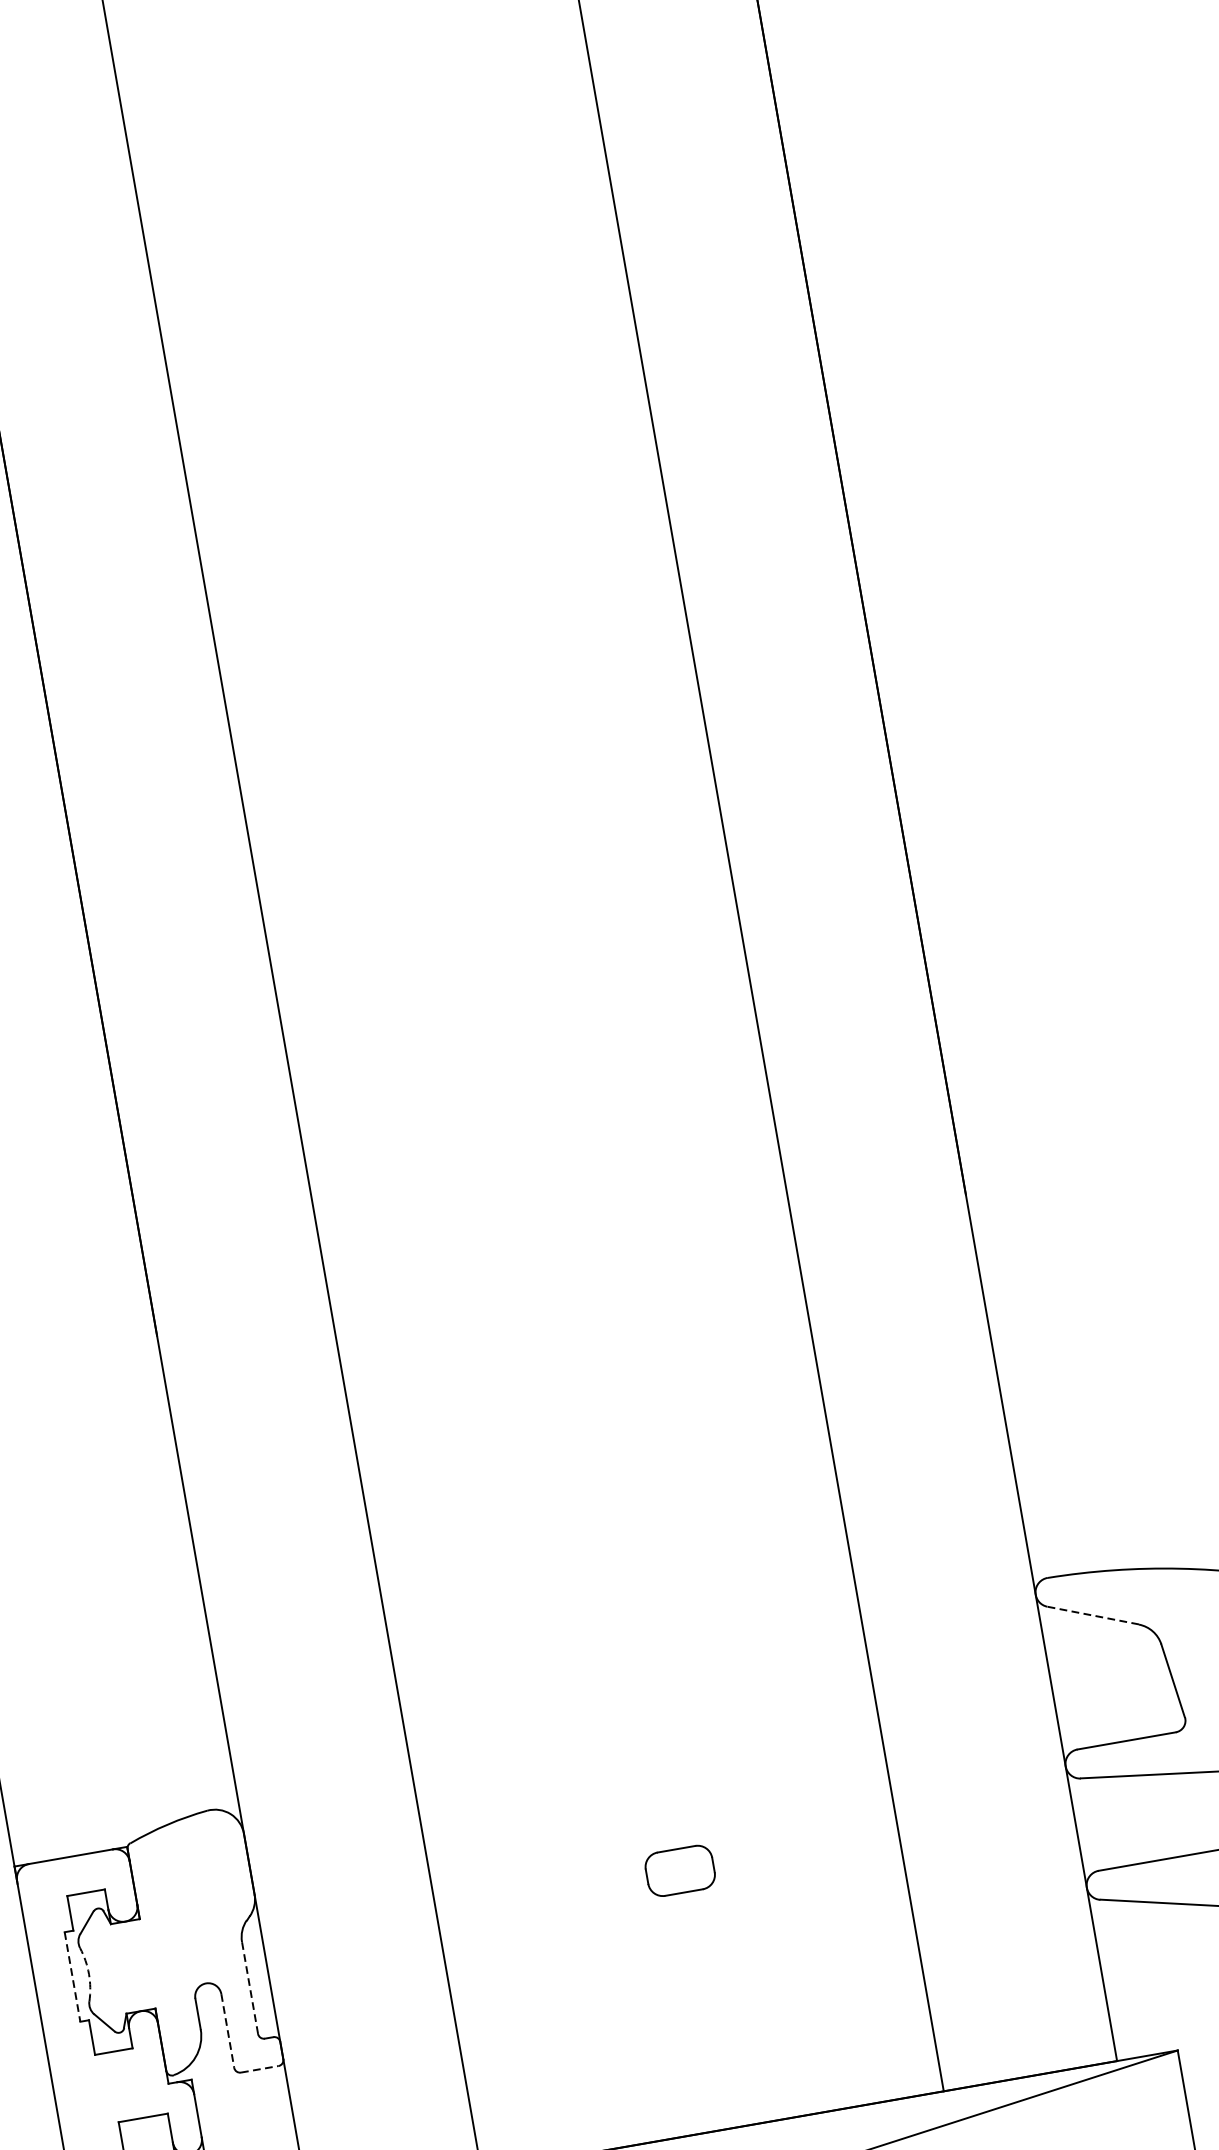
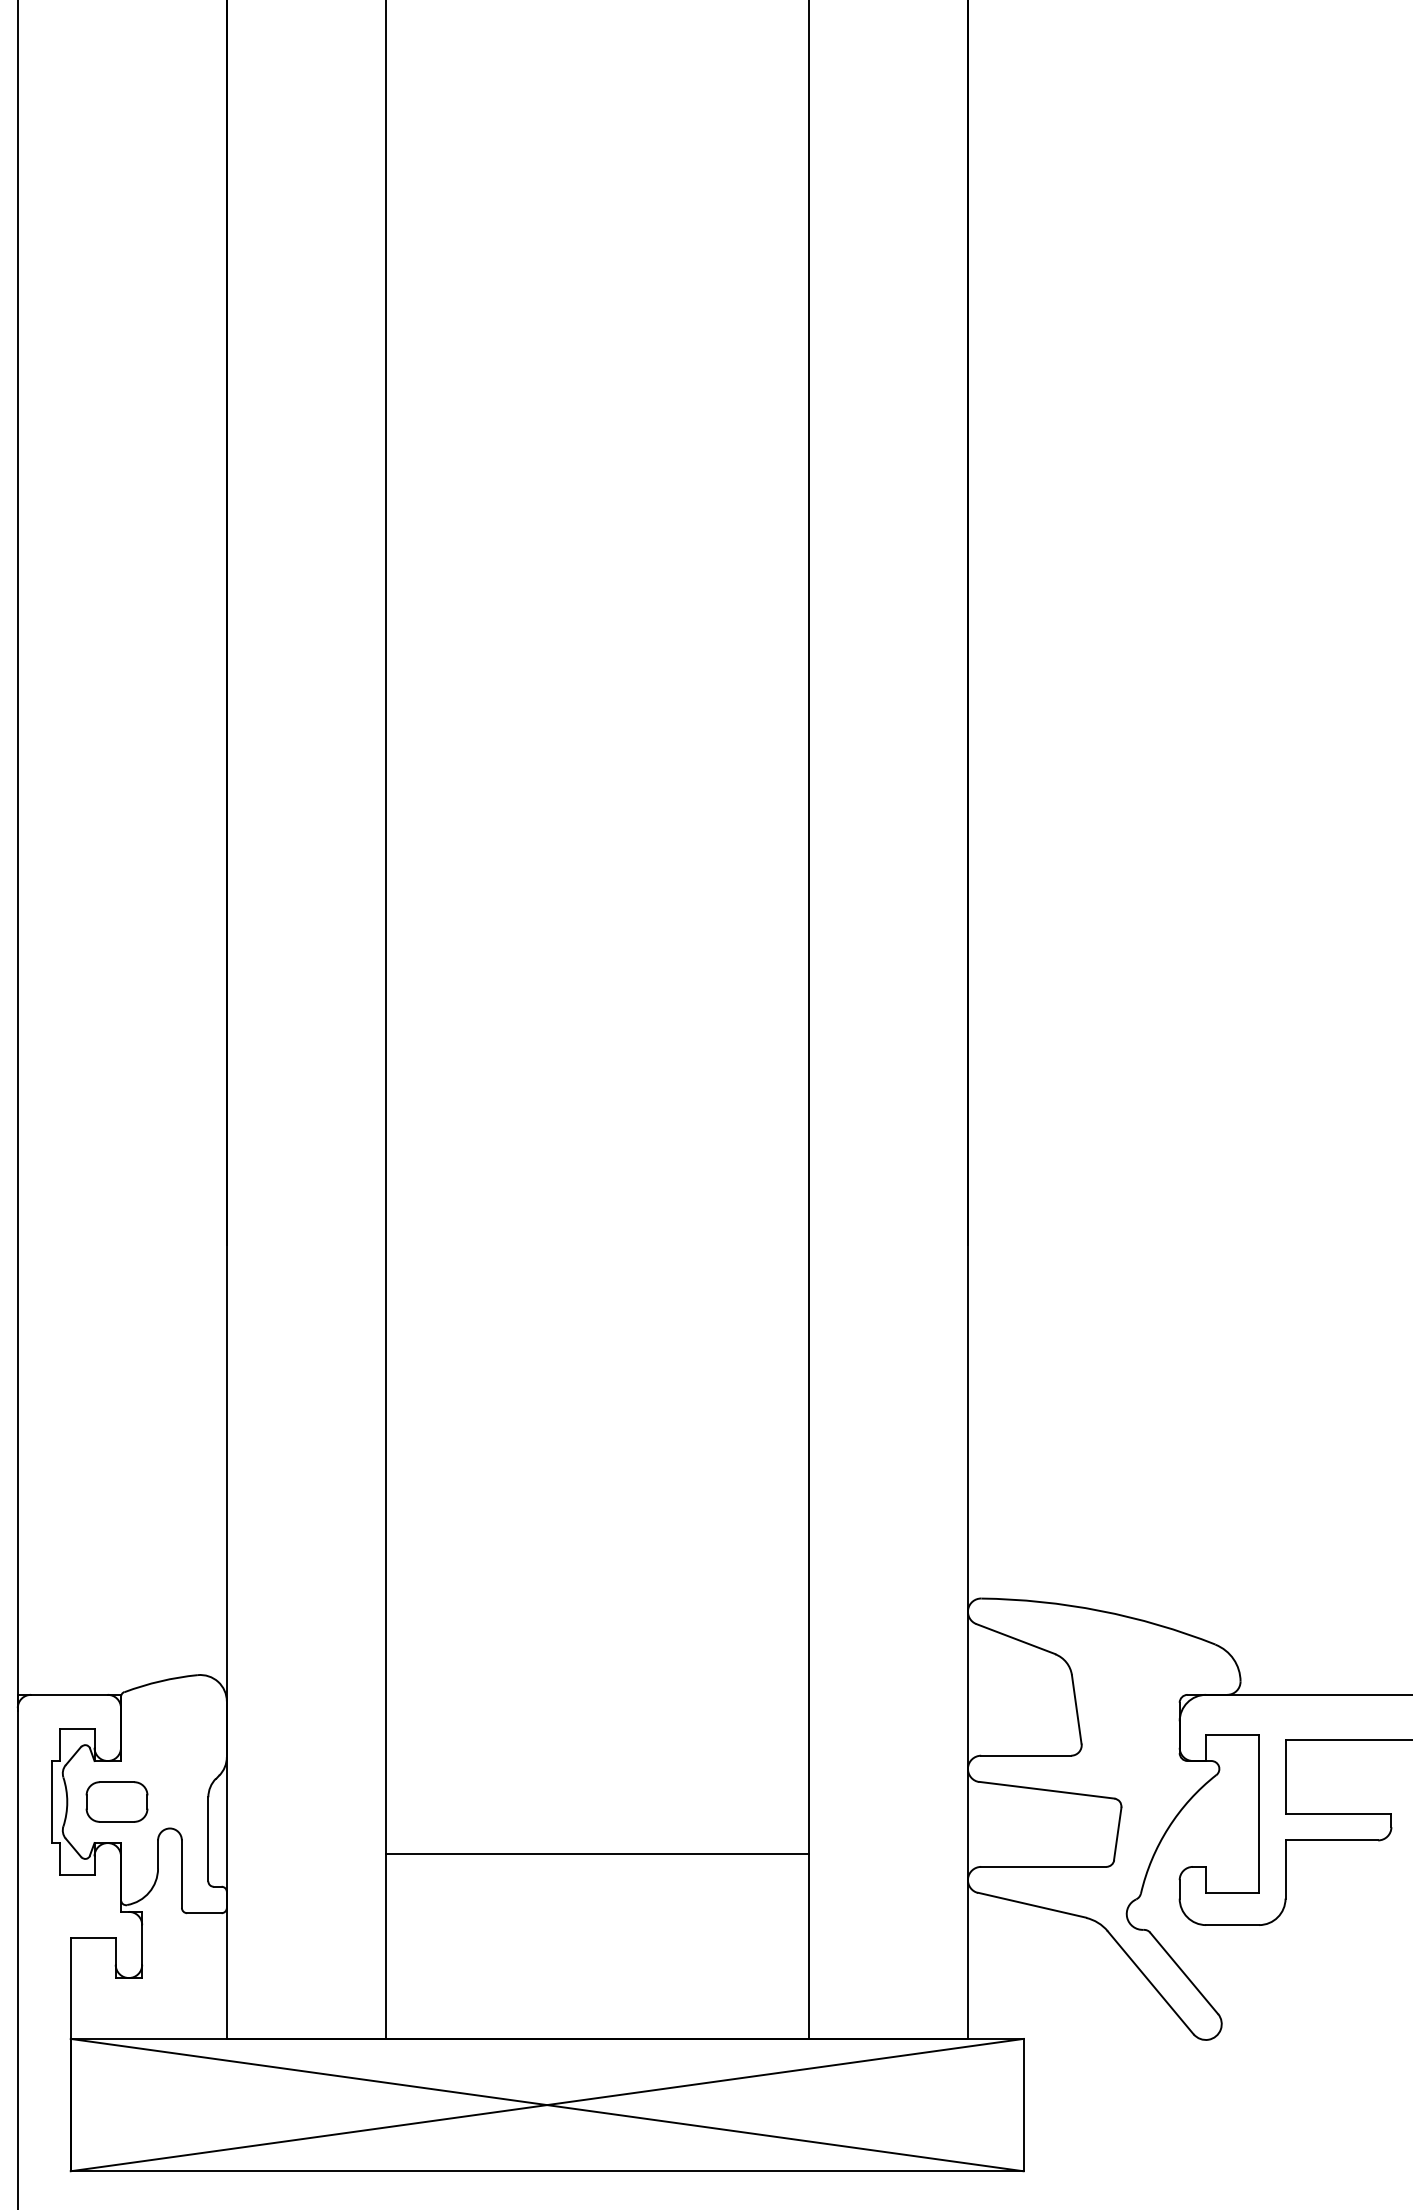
line: (1093, 1615) -> (1016, 1639), dashed -> solid
part: (679, 1870) -> (116, 1801), moved
line: (677, 1929) -> (597, 1853), added
arc: (89, 1974) -> (67, 1802), dashed -> solid
line: (72, 1977) -> (52, 1802), dashed -> solid
line: (250, 1986) -> (208, 1838), dashed -> solid
line: (227, 2031) -> (181, 1874), dashed -> solid
line: (259, 2069) -> (204, 1913), dashed -> solid

